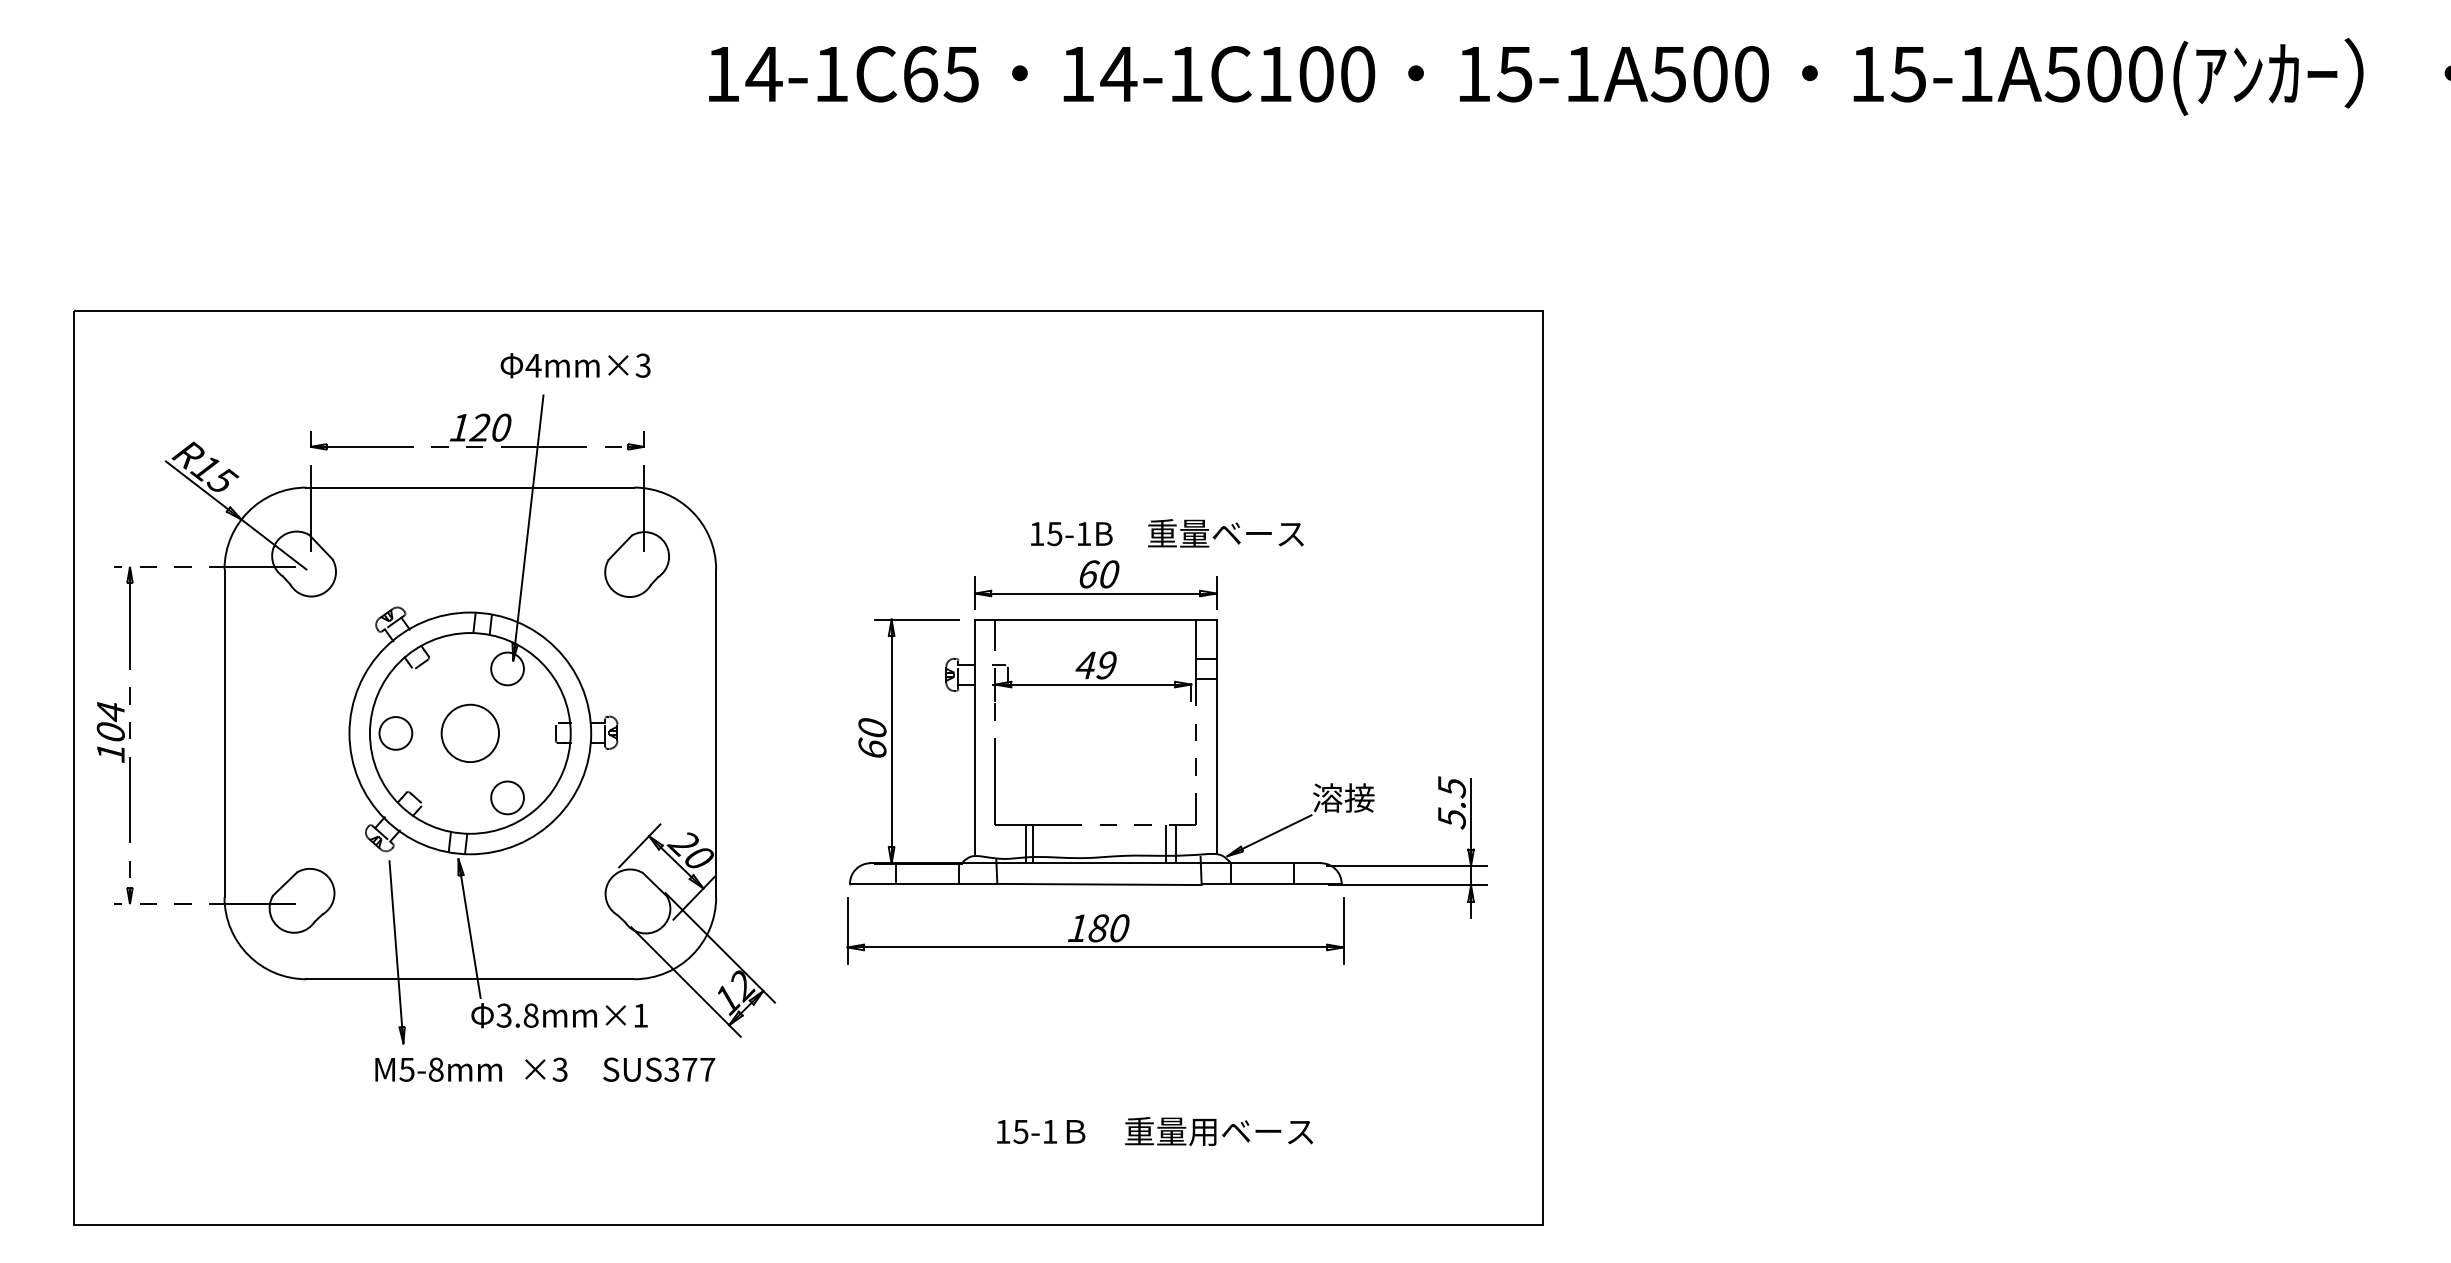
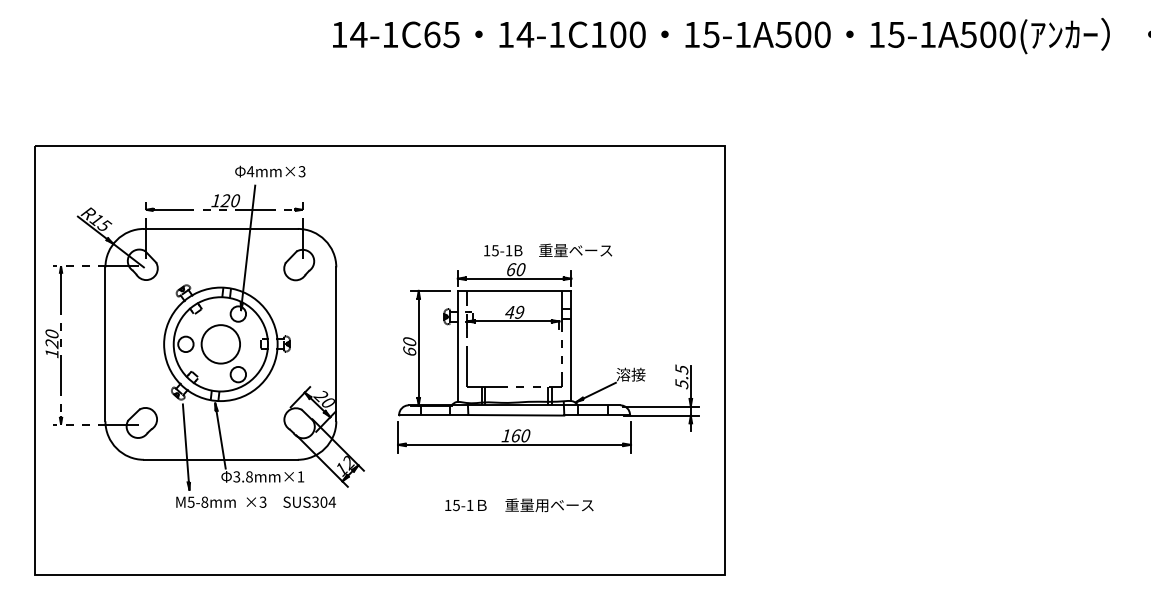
text: (109, 723) -> (51, 339), 104 -> 120
circle: (469, 733) -> (220, 344), size x1.43
text: (1099, 927) -> (516, 435), 180 -> 160
text: (697, 1068) -> (327, 501), SUS377 -> SUS304
text: (1155, 1131) -> (519, 505), moved

